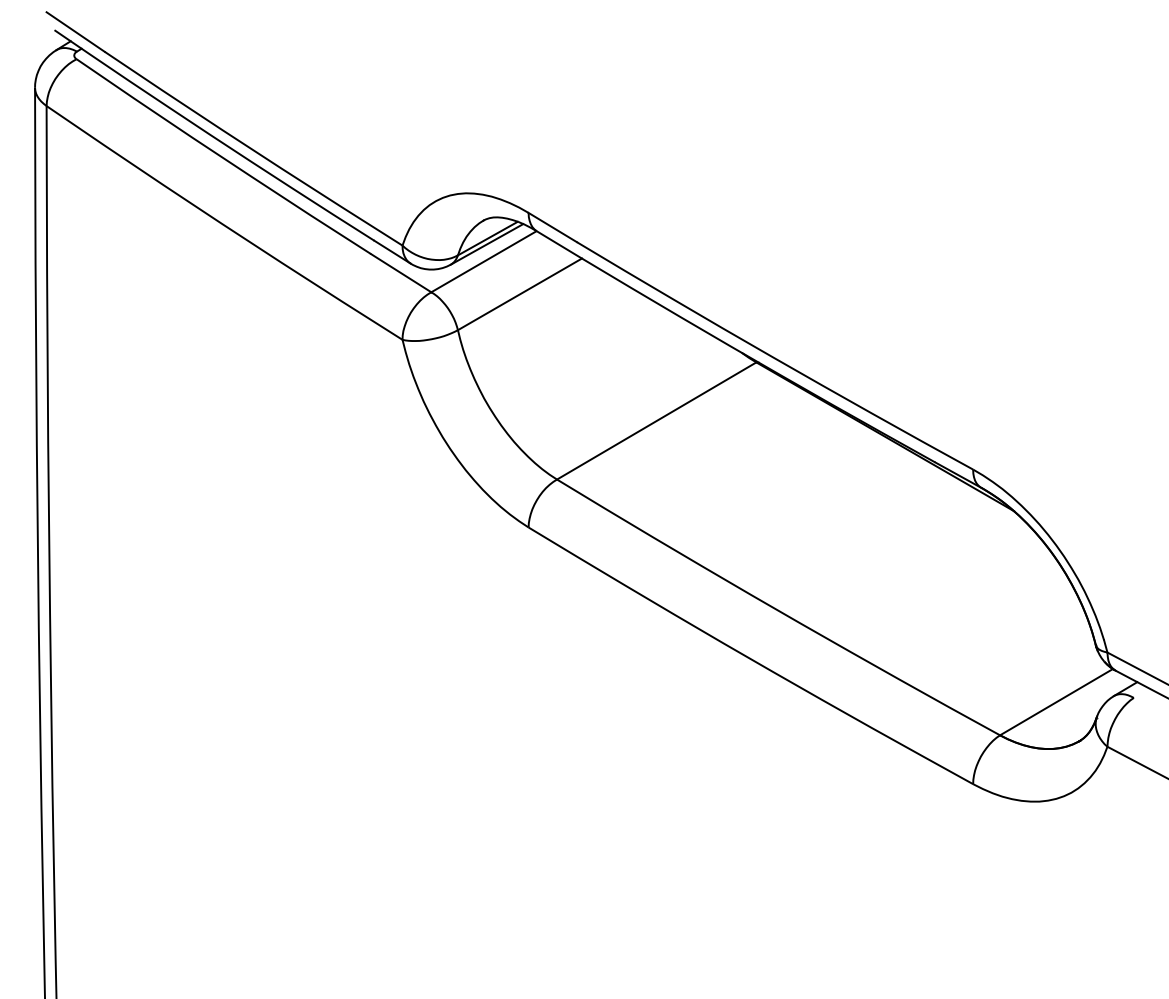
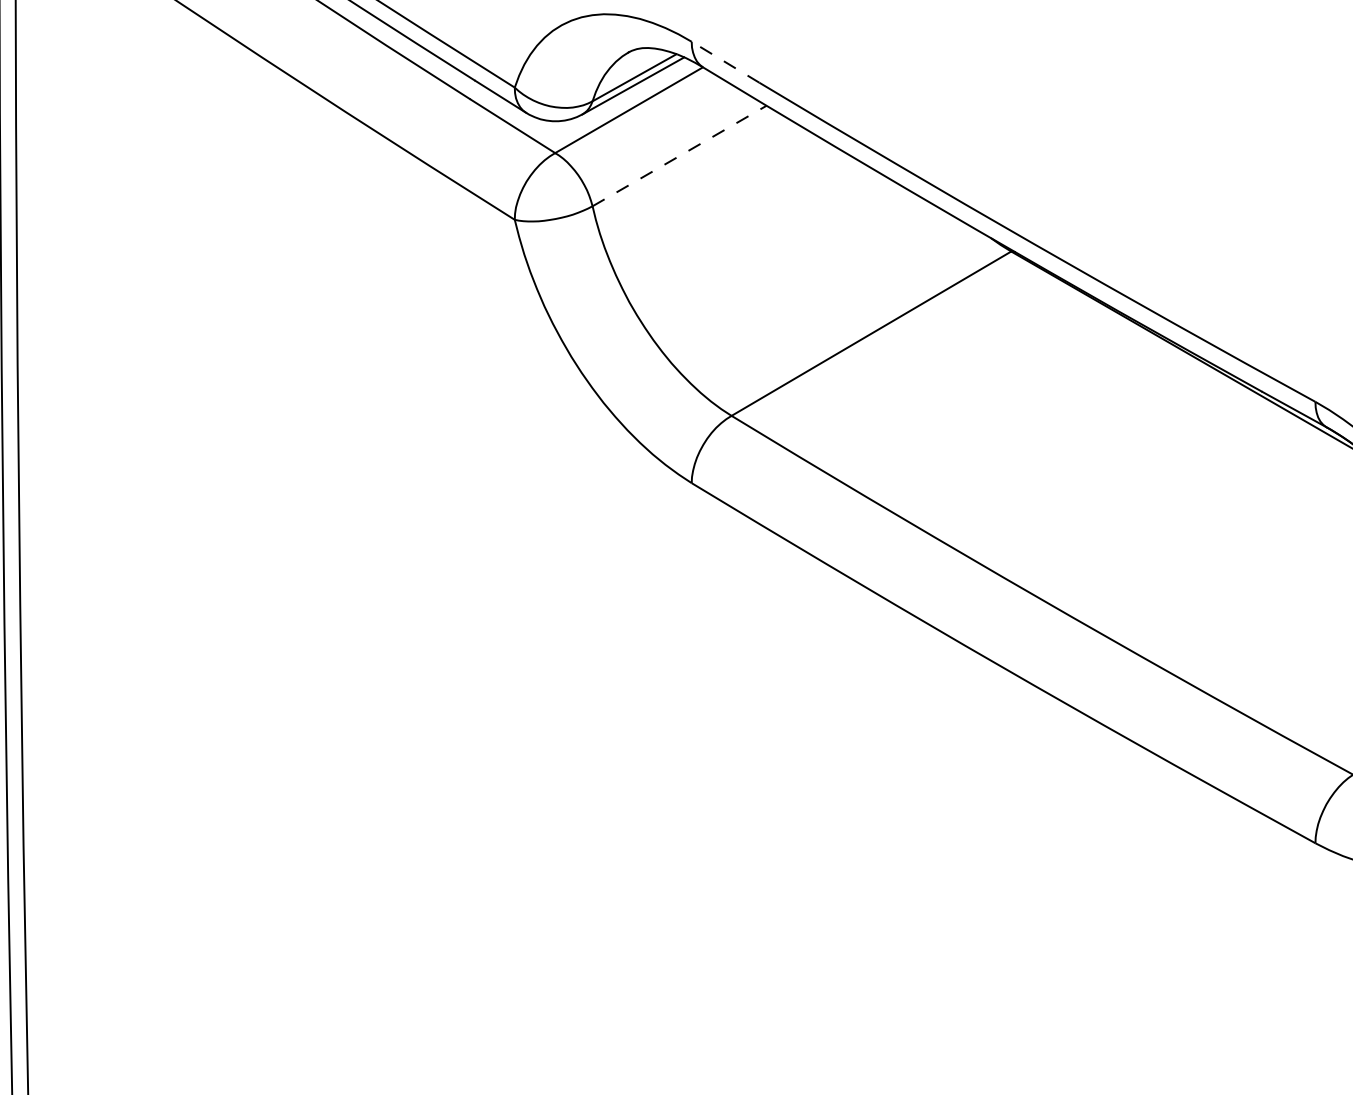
line: (552, 227) -> (725, 62), solid -> dashed
line: (520, 294) -> (680, 156), solid -> dashed

